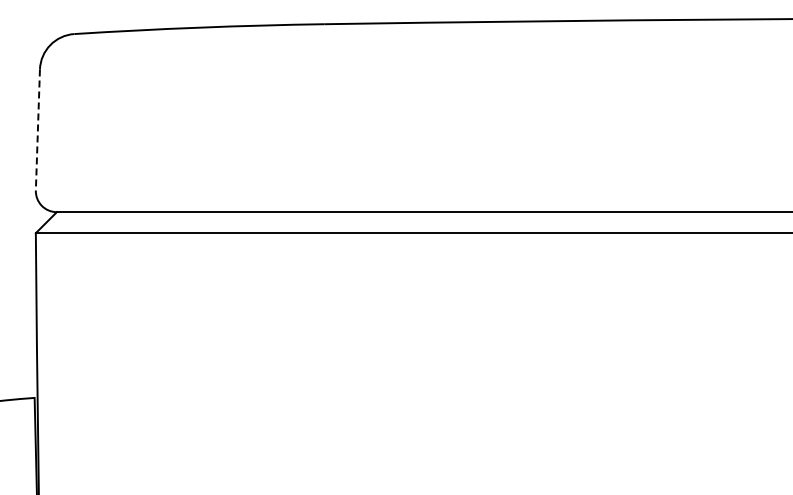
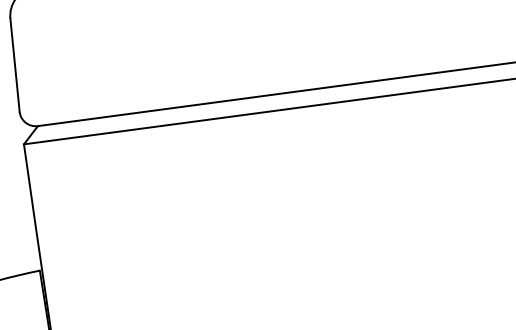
line: (37, 129) -> (14, 64), dashed -> solid

